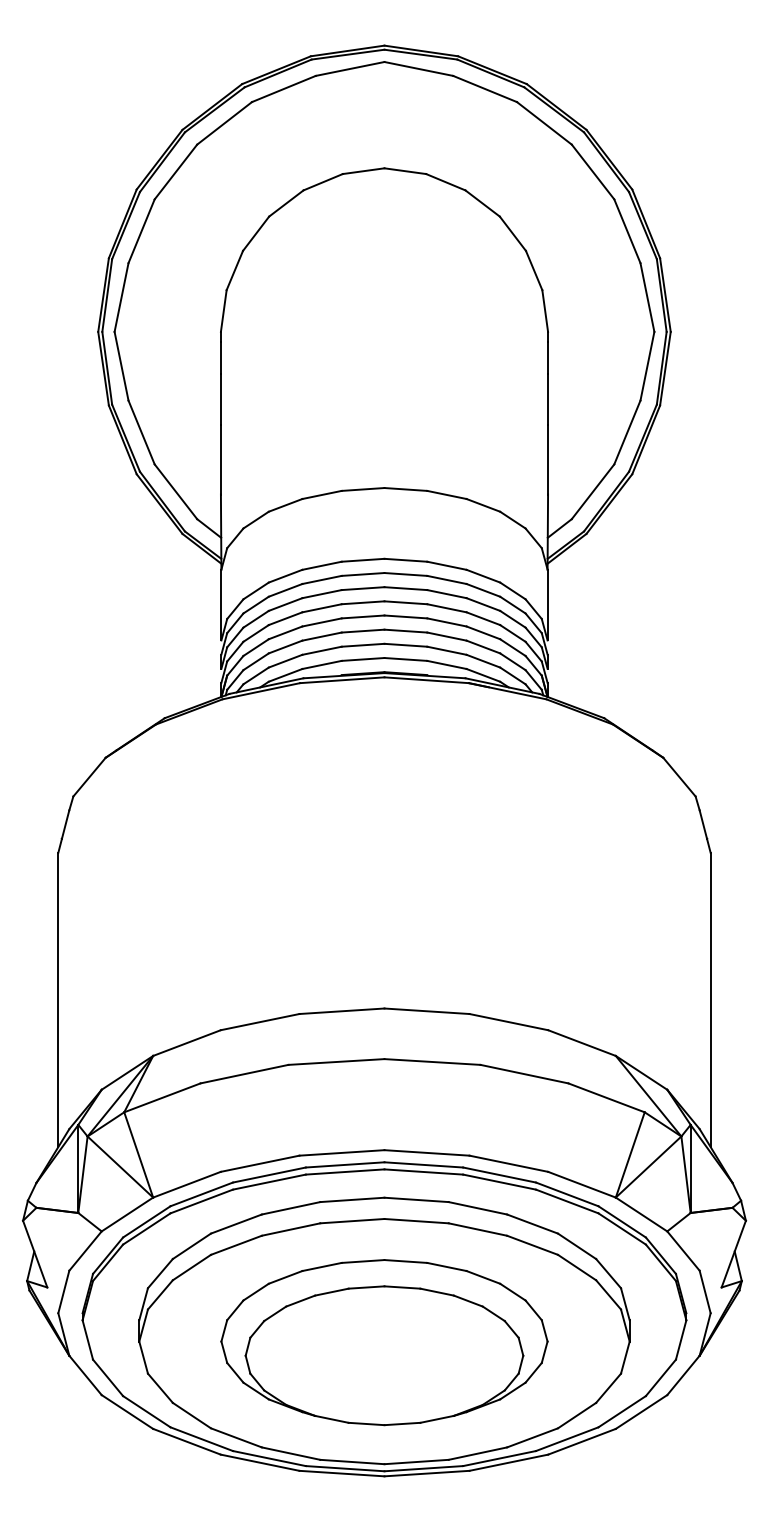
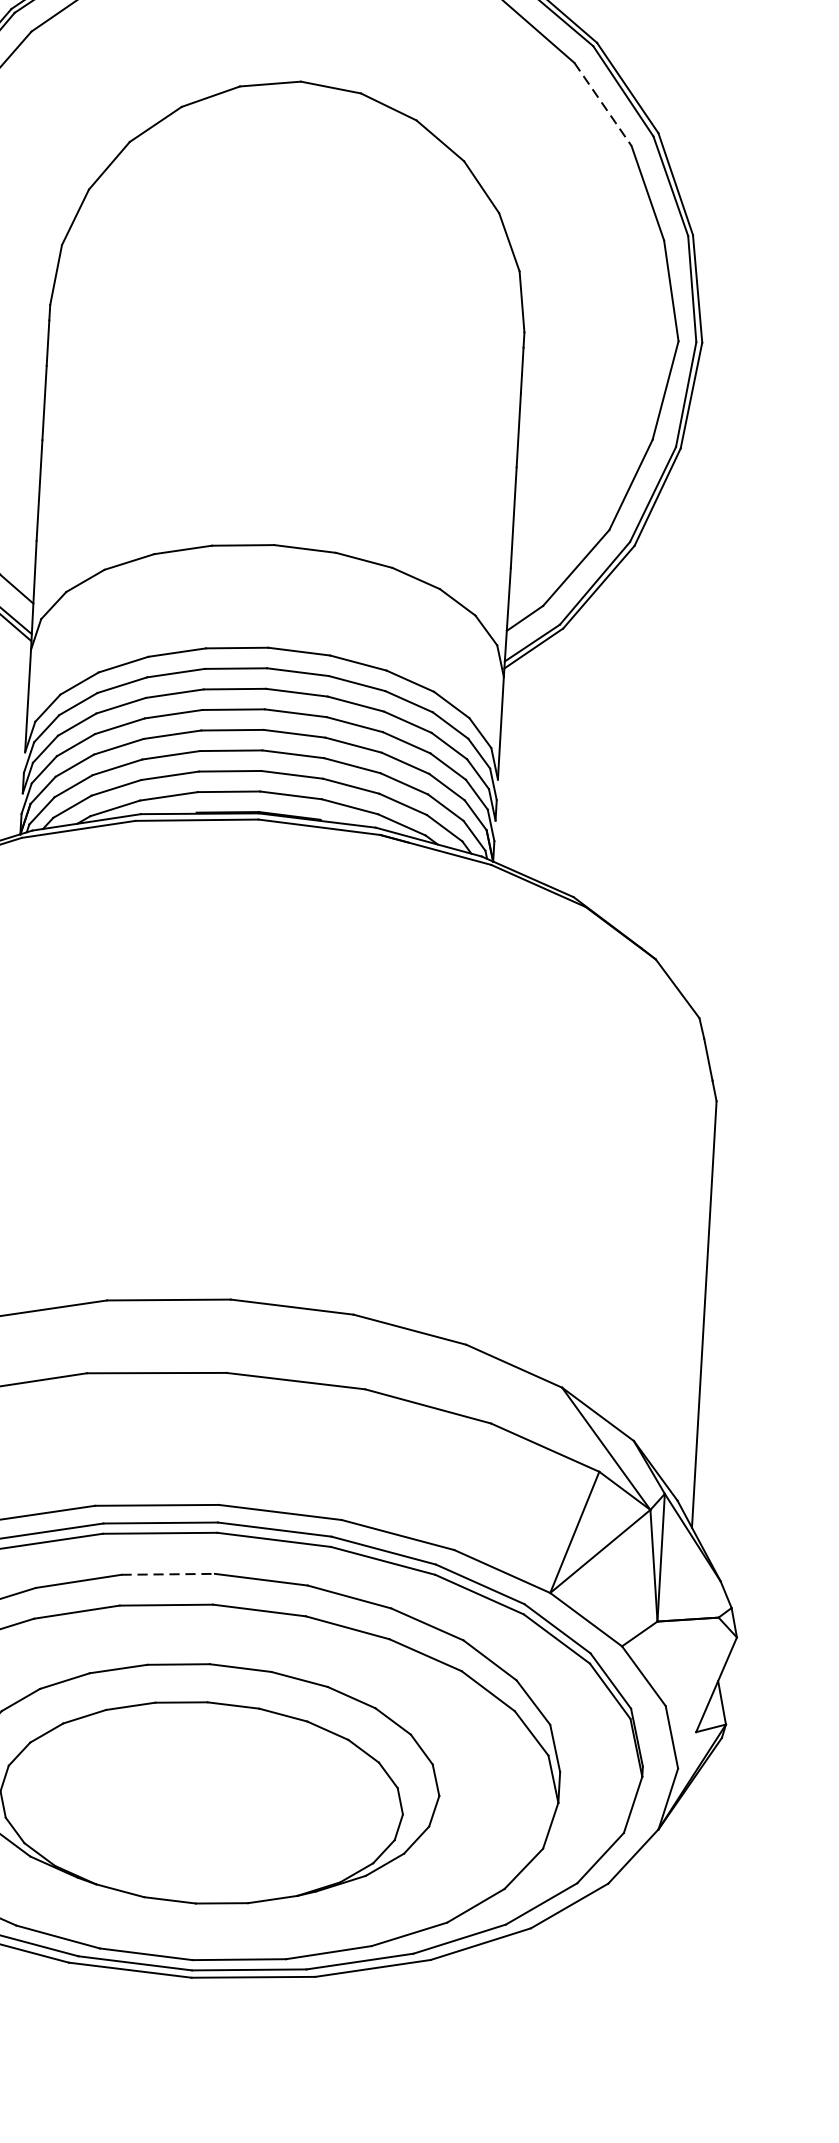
line: (593, 172) -> (603, 105), solid -> dashed
line: (352, 1199) -> (168, 1573), solid -> dashed

